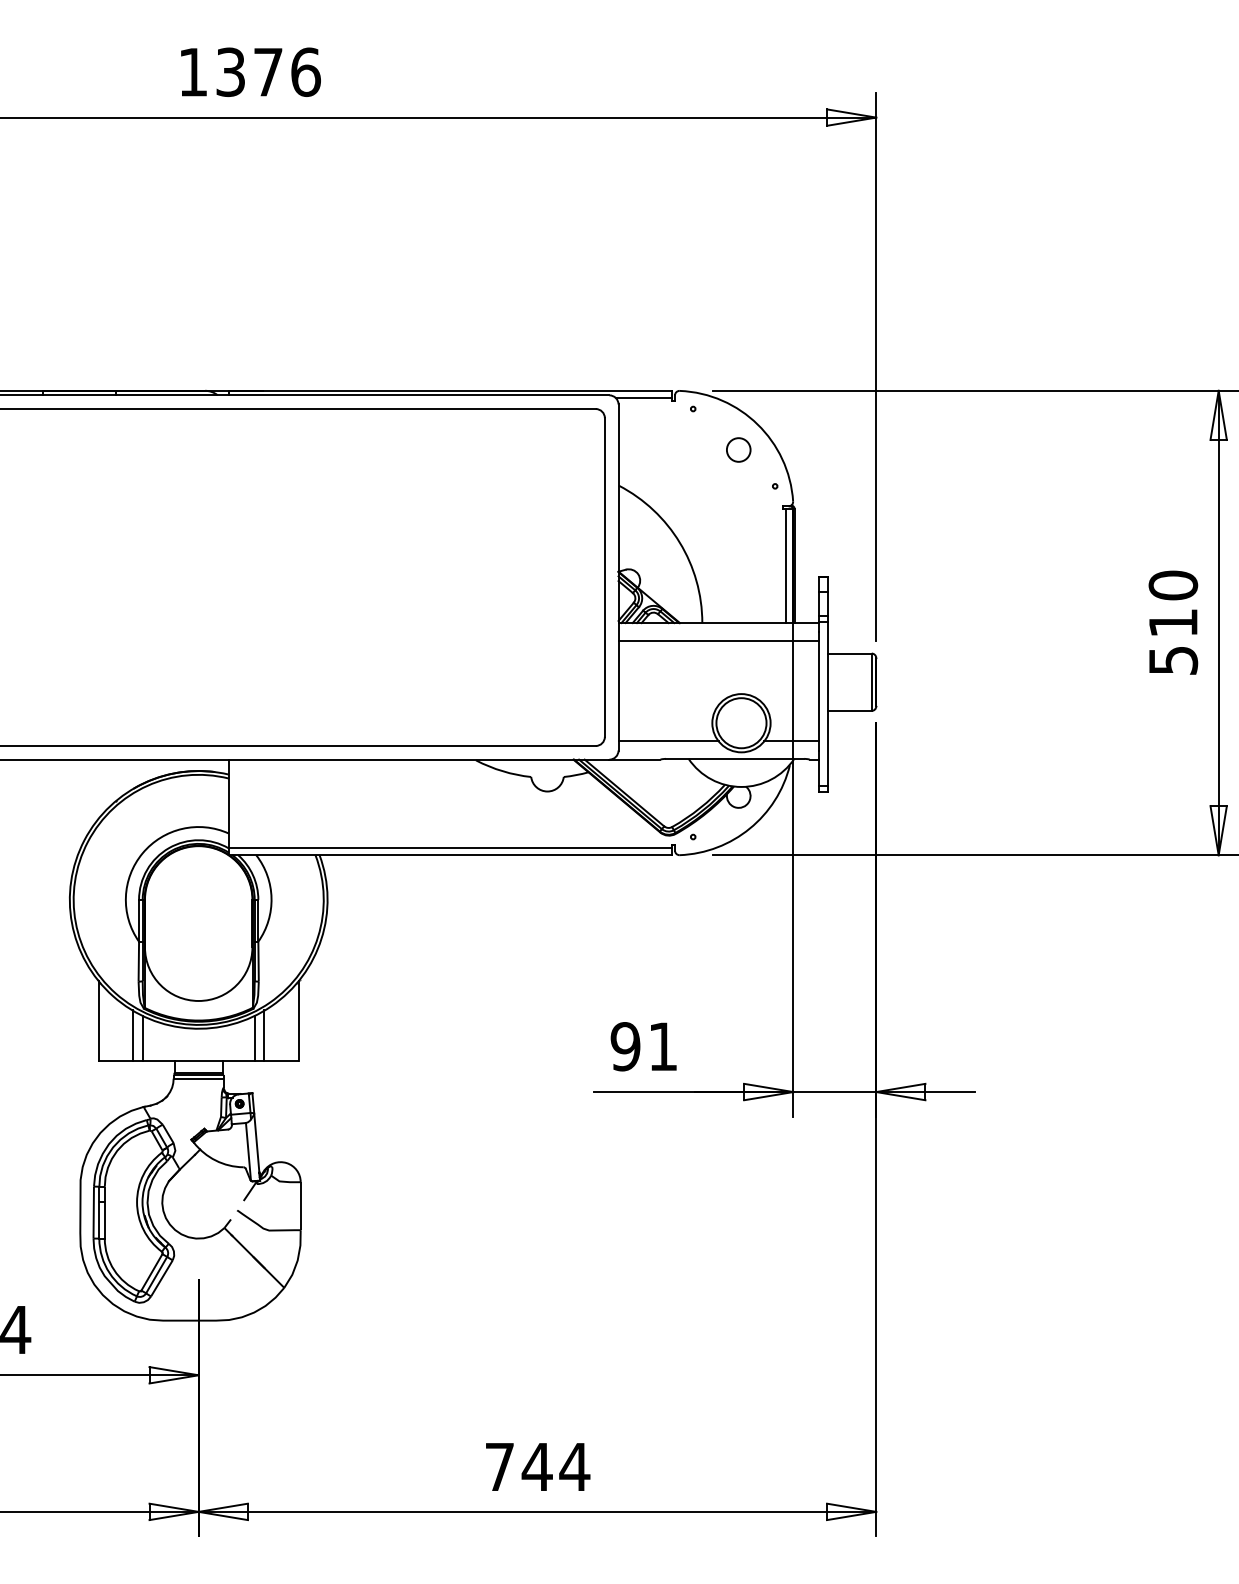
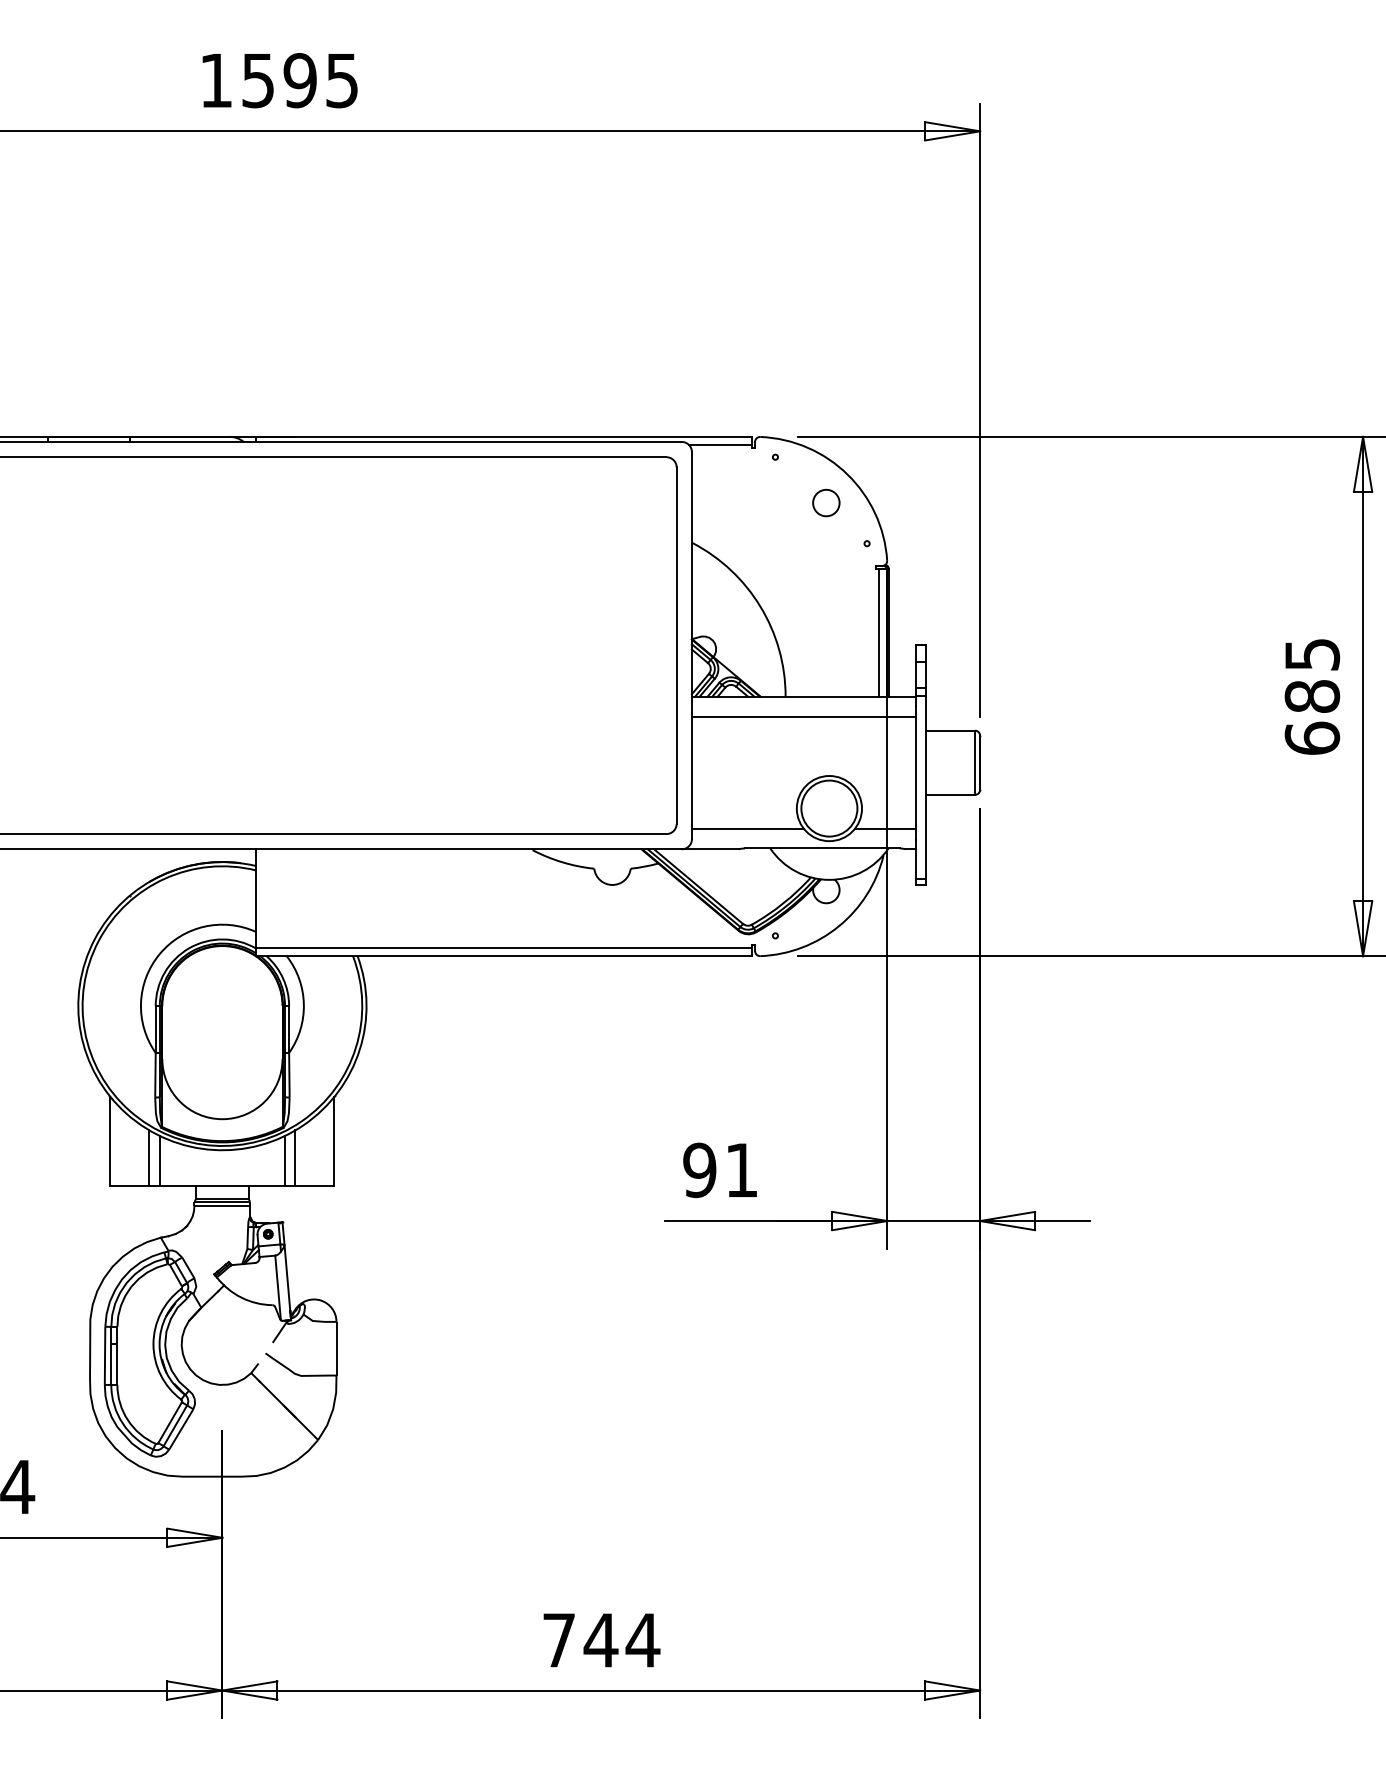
text: (268, 72) -> (300, 80), 1376 -> 1595
text: (1173, 622) -> (1312, 695), 510 -> 685

